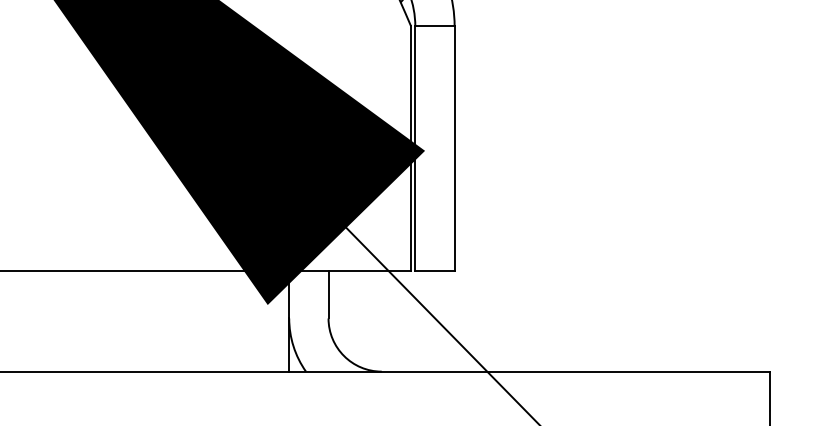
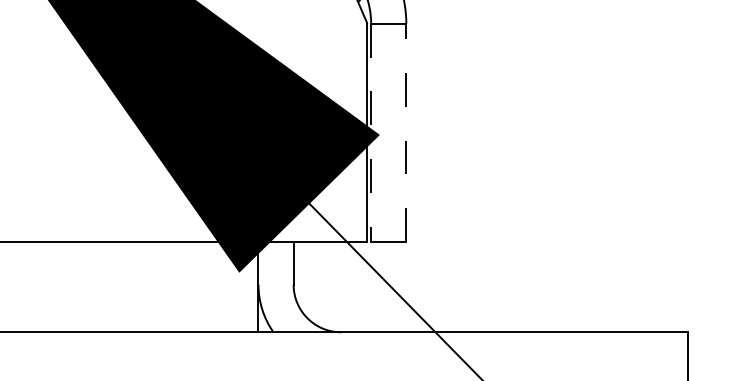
line: (454, 148) -> (406, 132), solid -> dashed
line: (415, 149) -> (371, 133), solid -> dashed

